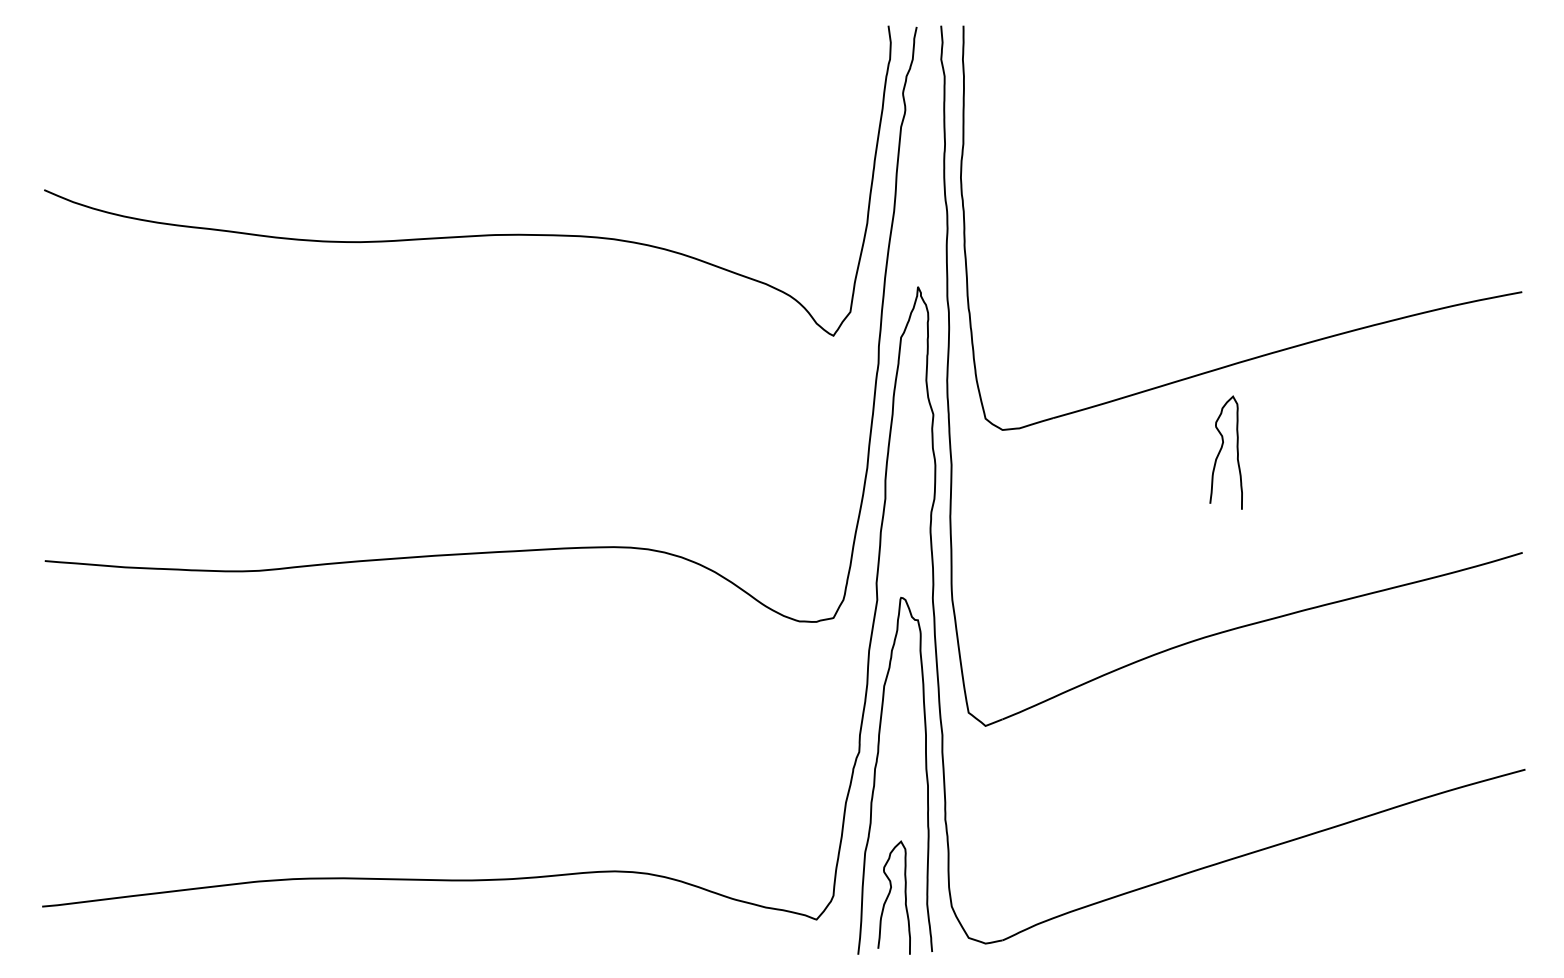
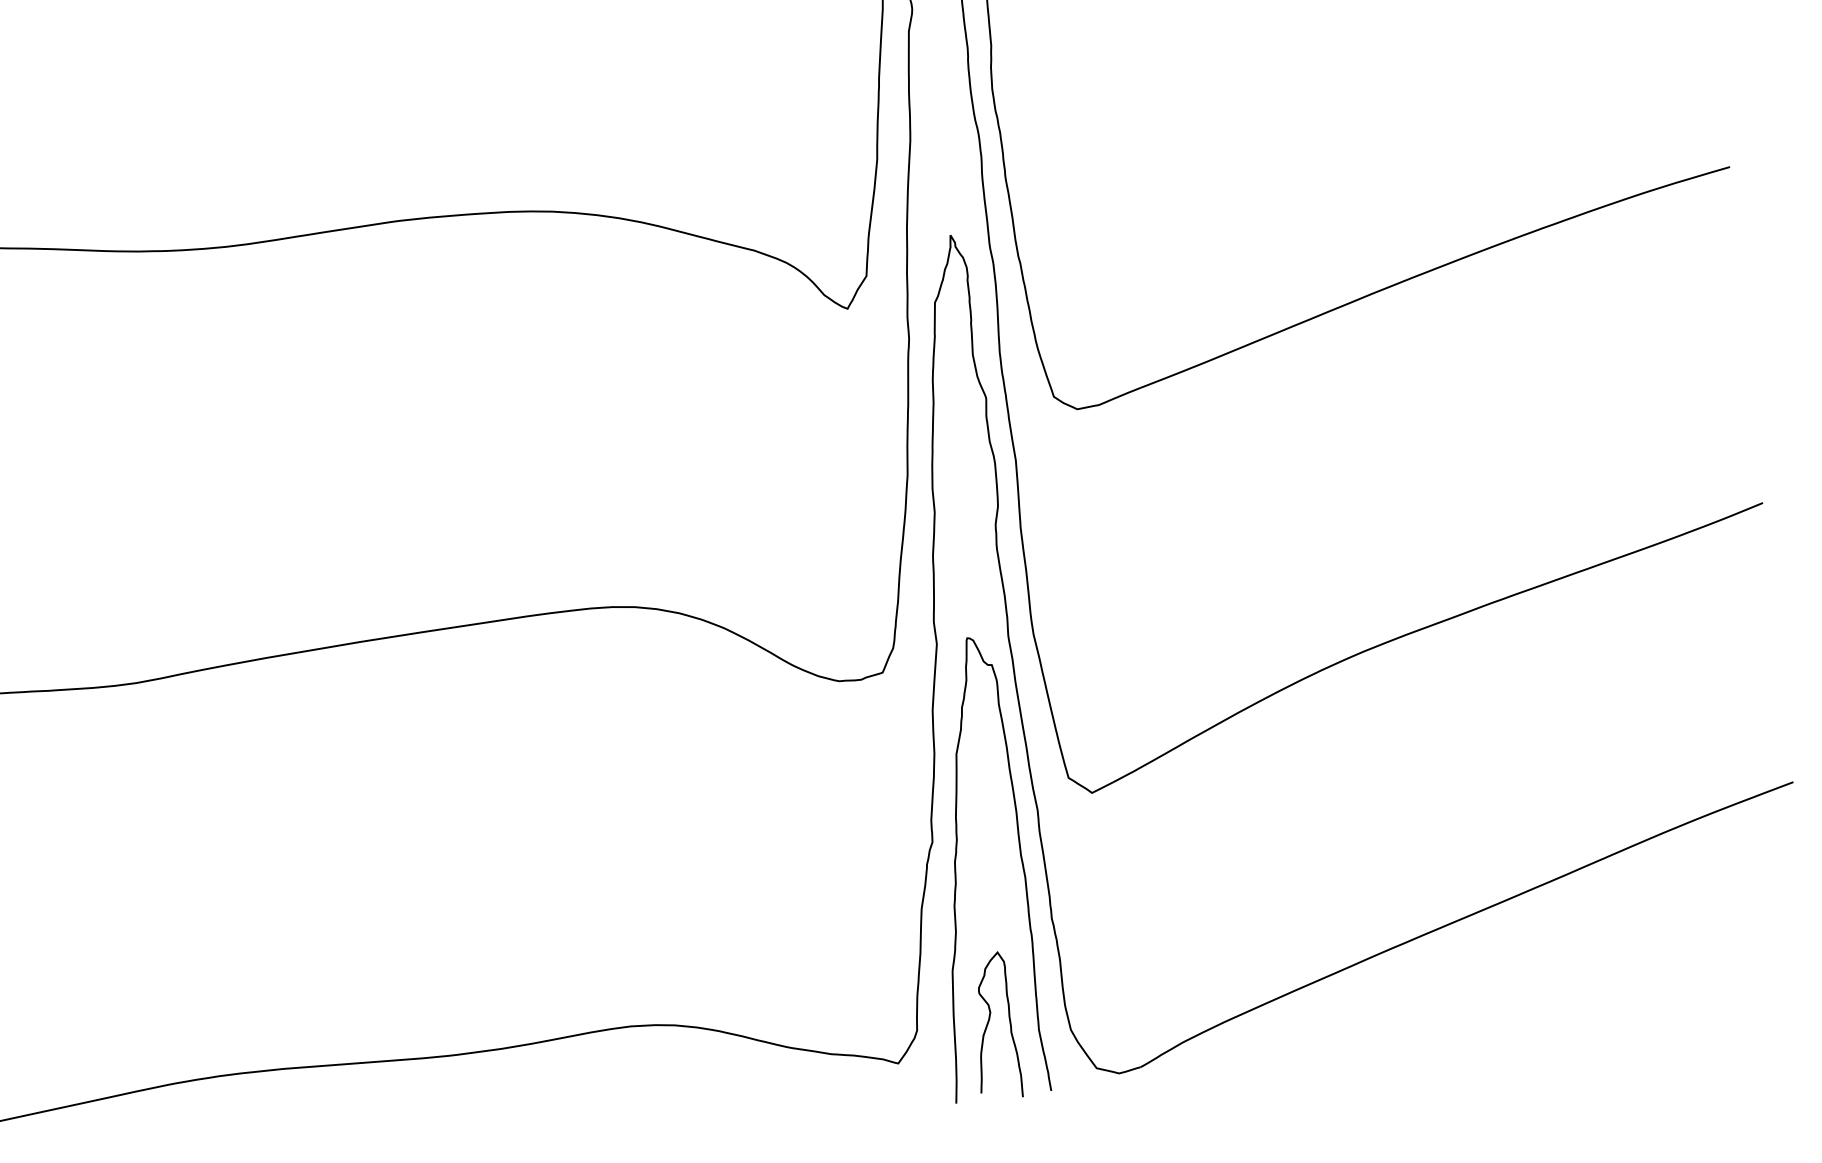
curve: (1221, 450) -> (1361, 408), removed

